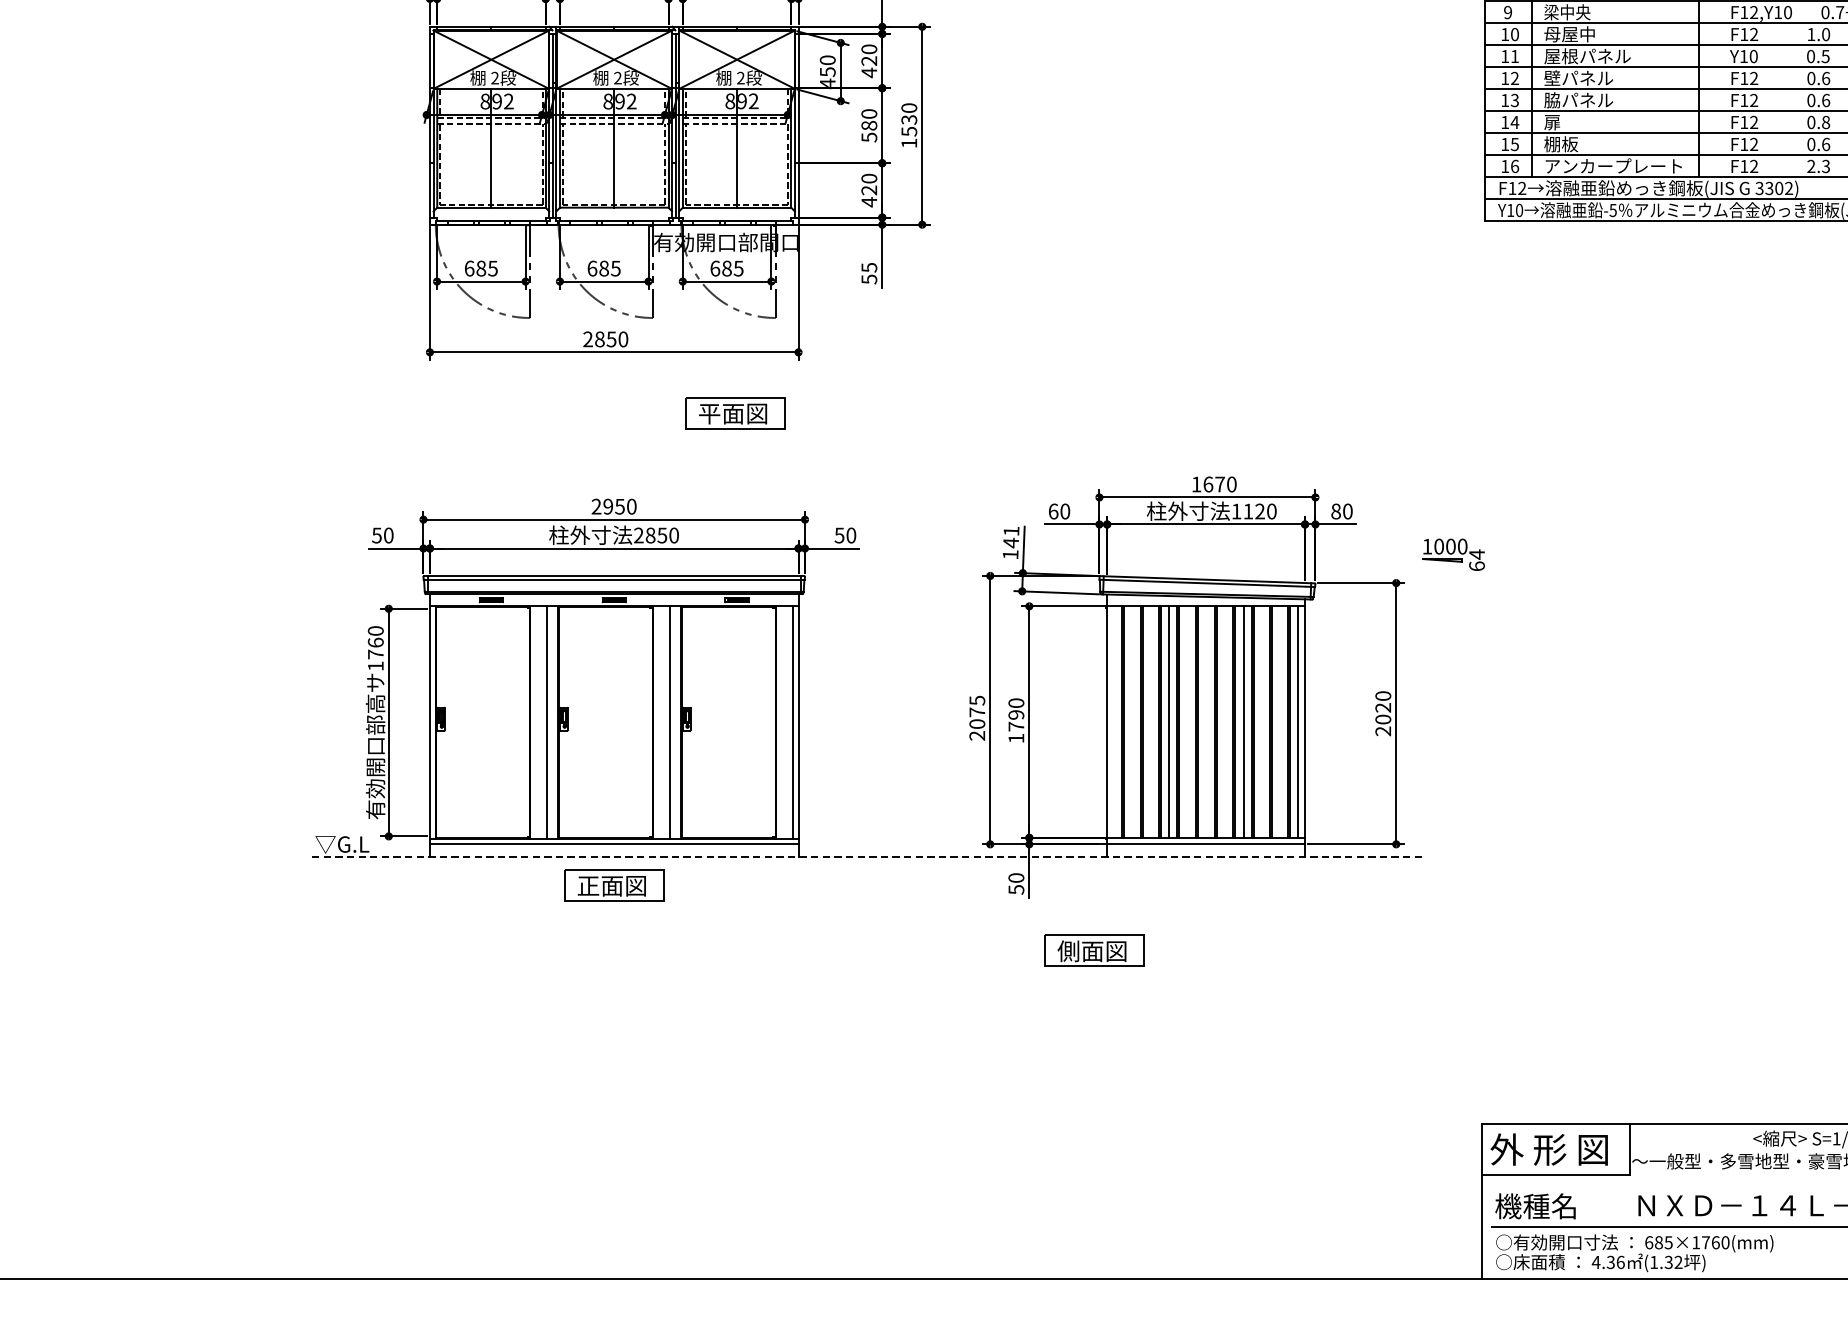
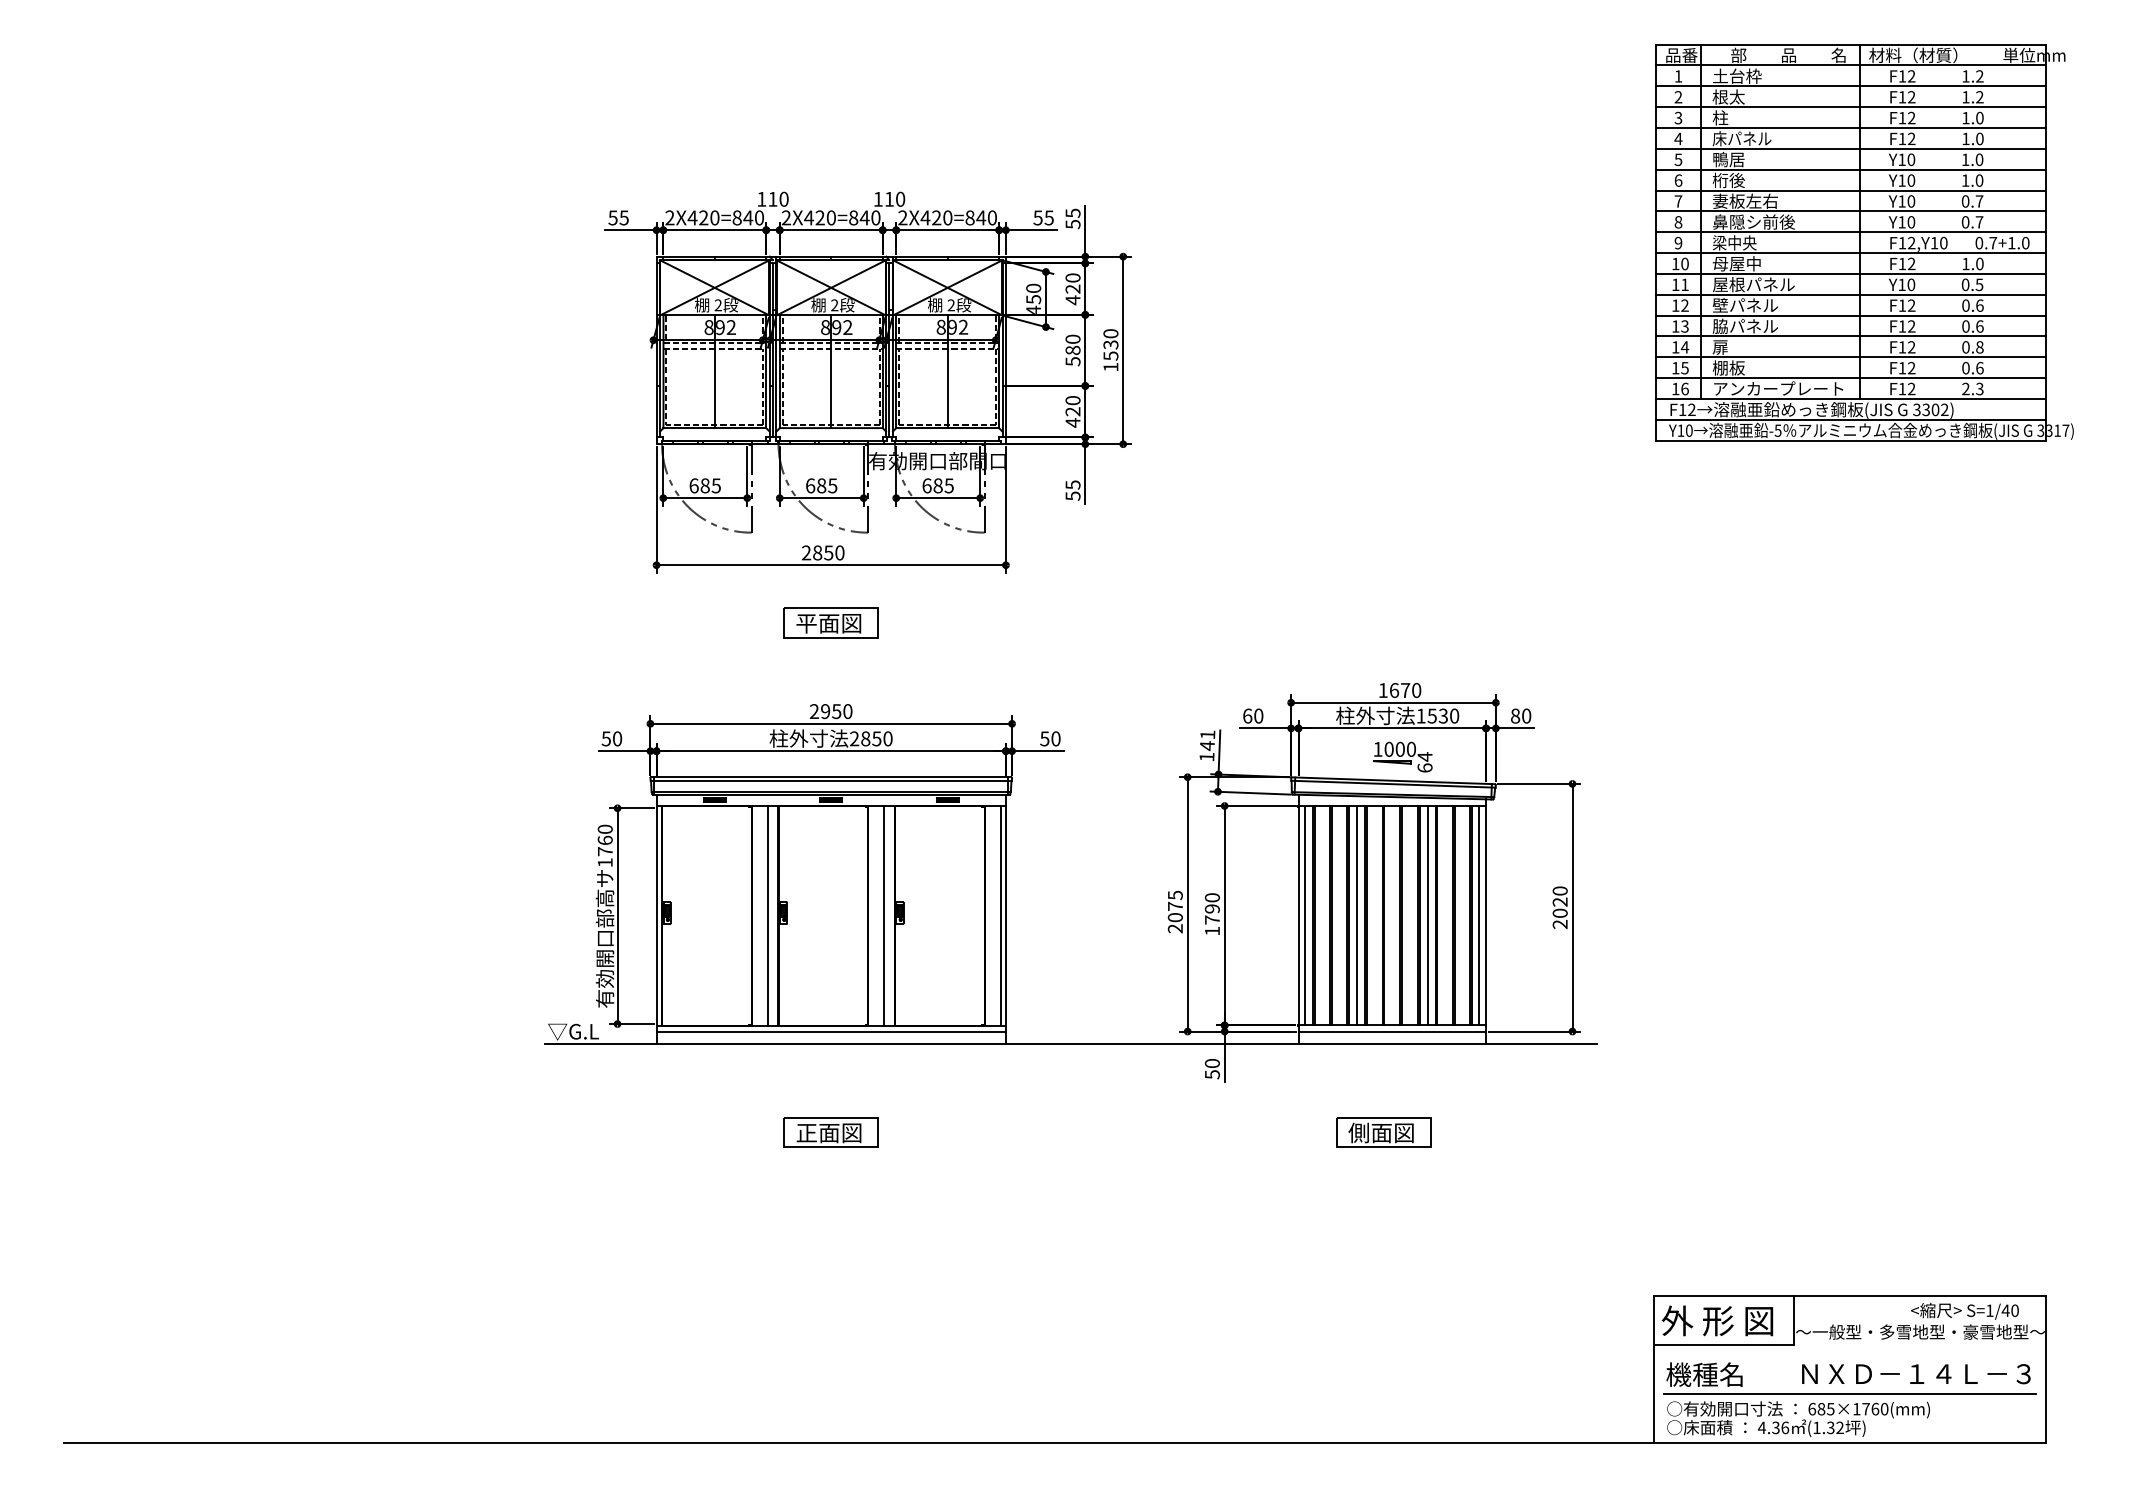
part: (734, 412) -> (830, 622), moved
text: (1253, 510) -> (1437, 715), 1120 -> 1530
part: (1453, 554) -> (1402, 756), moved
line: (1114, 721) -> (1305, 915), added
line: (867, 856) -> (1071, 1043), dashed -> solid
part: (613, 885) -> (830, 1132), moved
part: (1094, 950) -> (1383, 1132), moved

